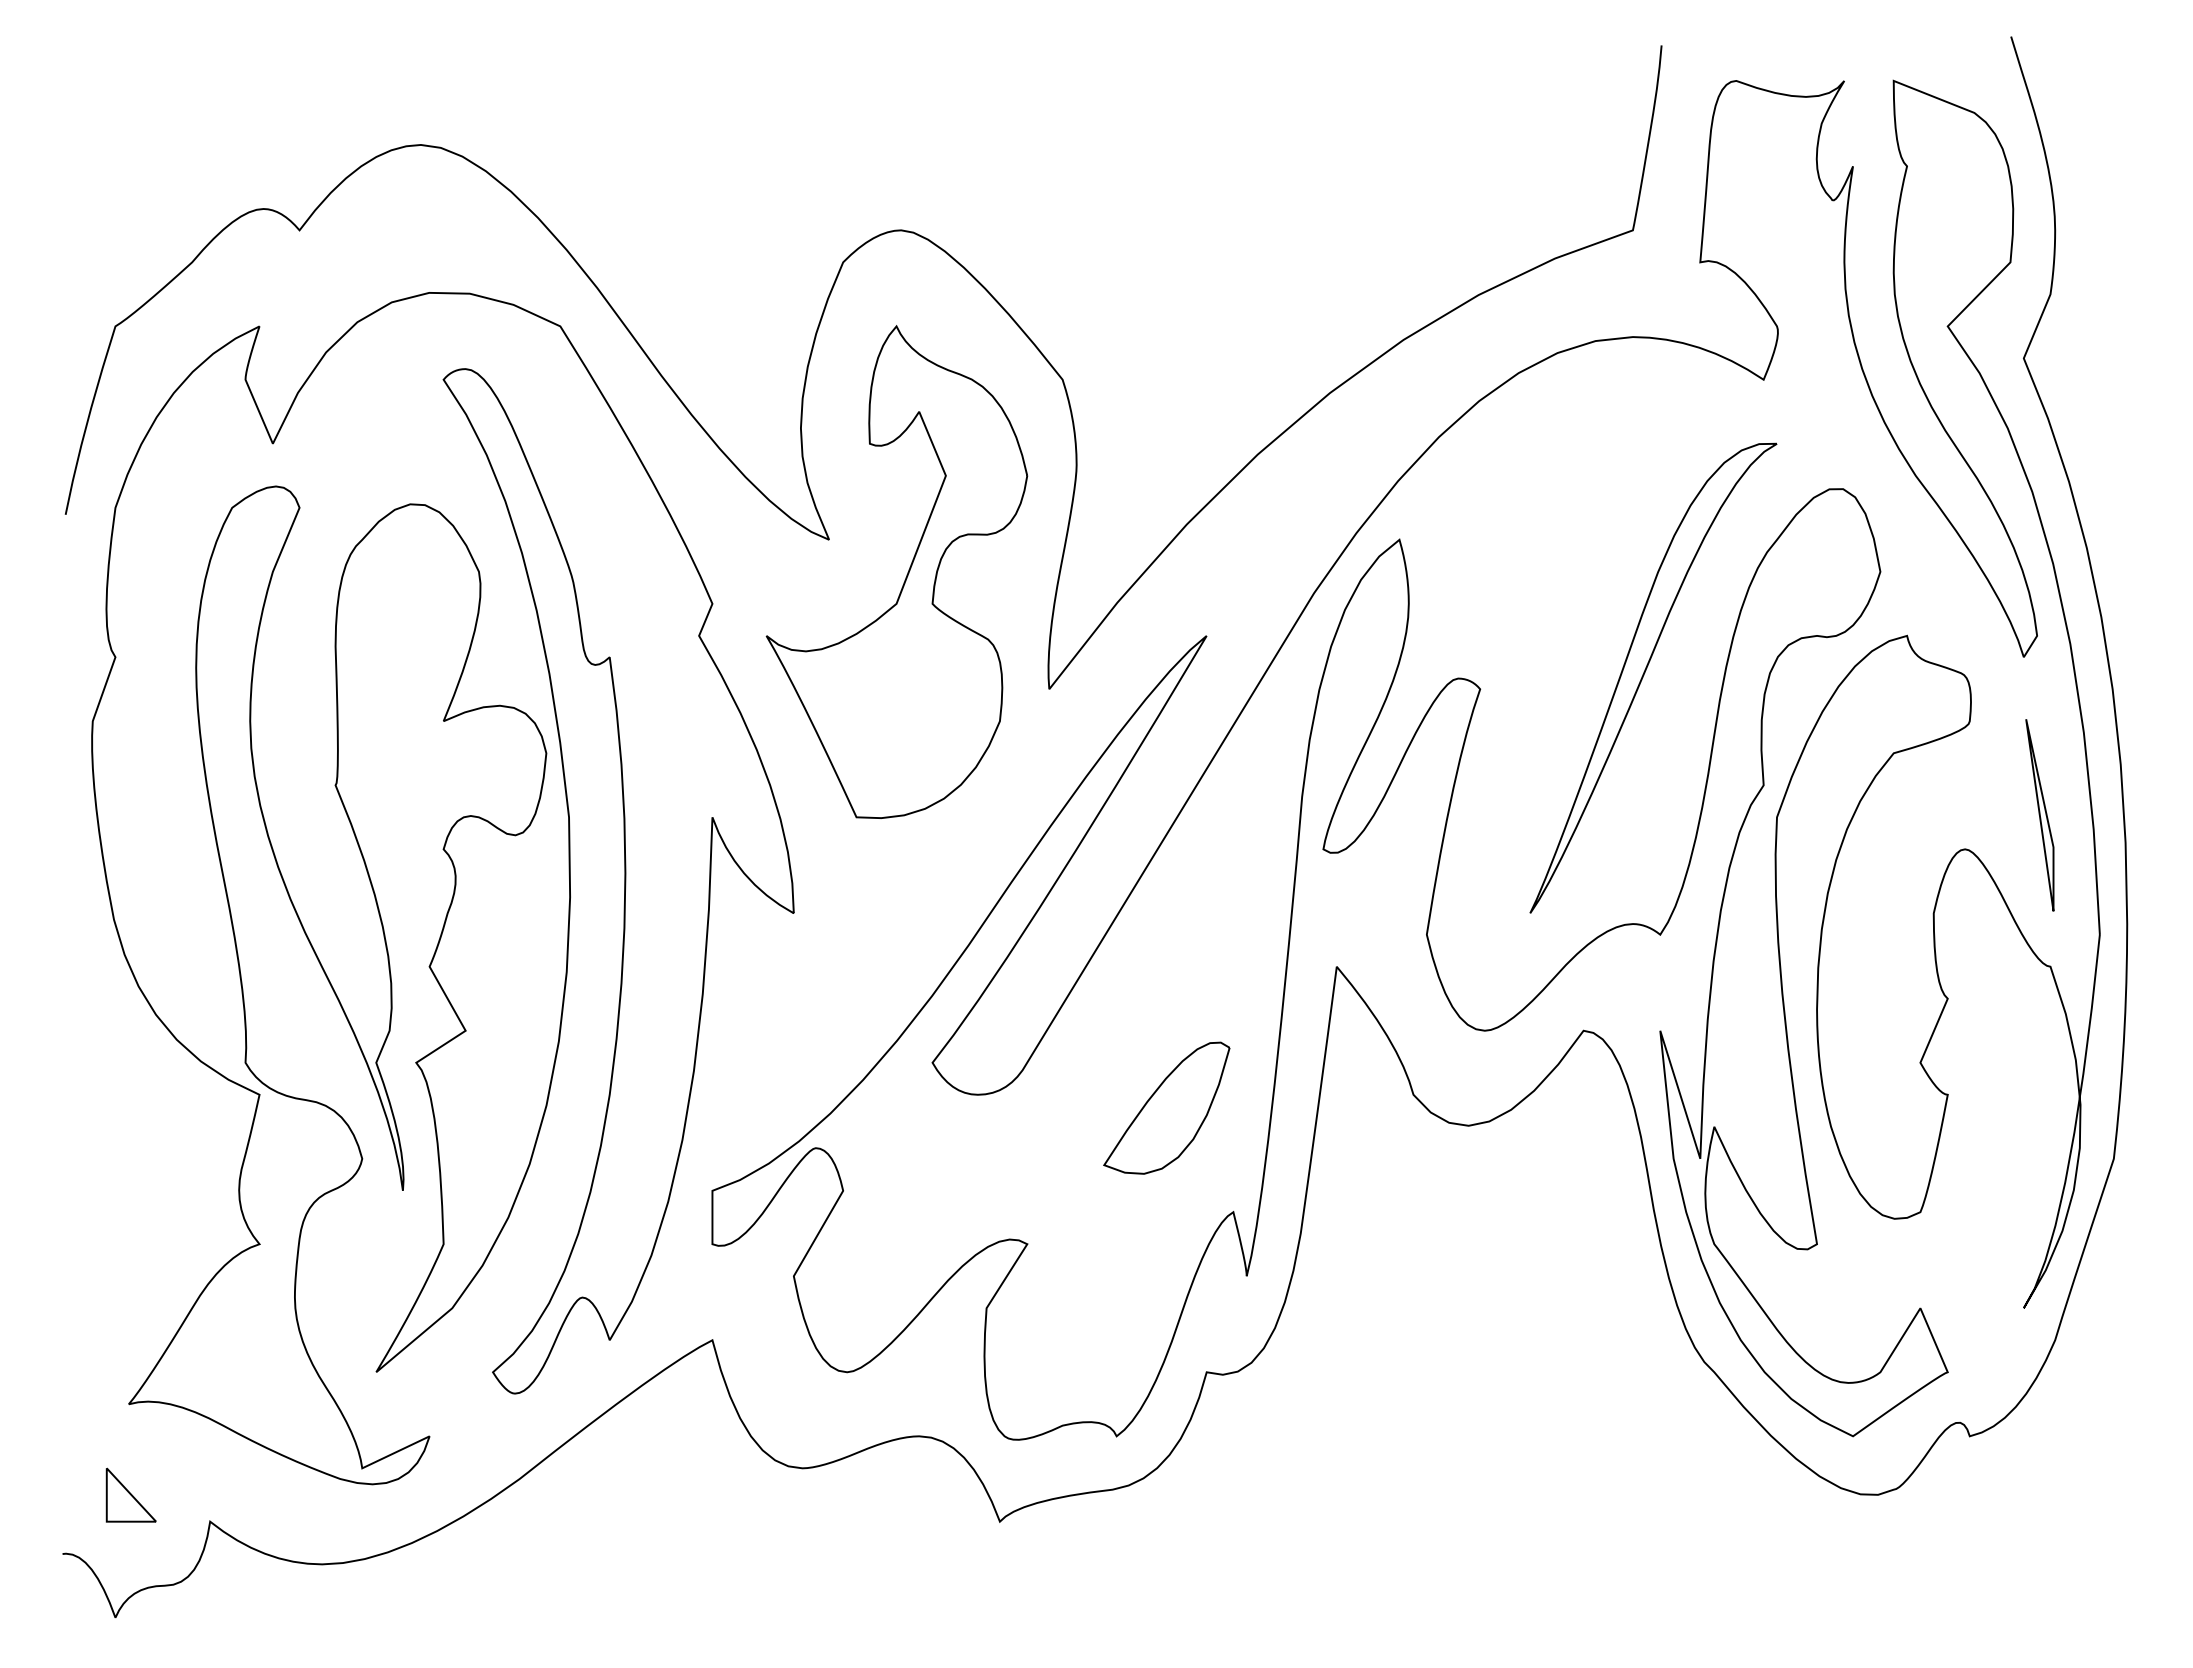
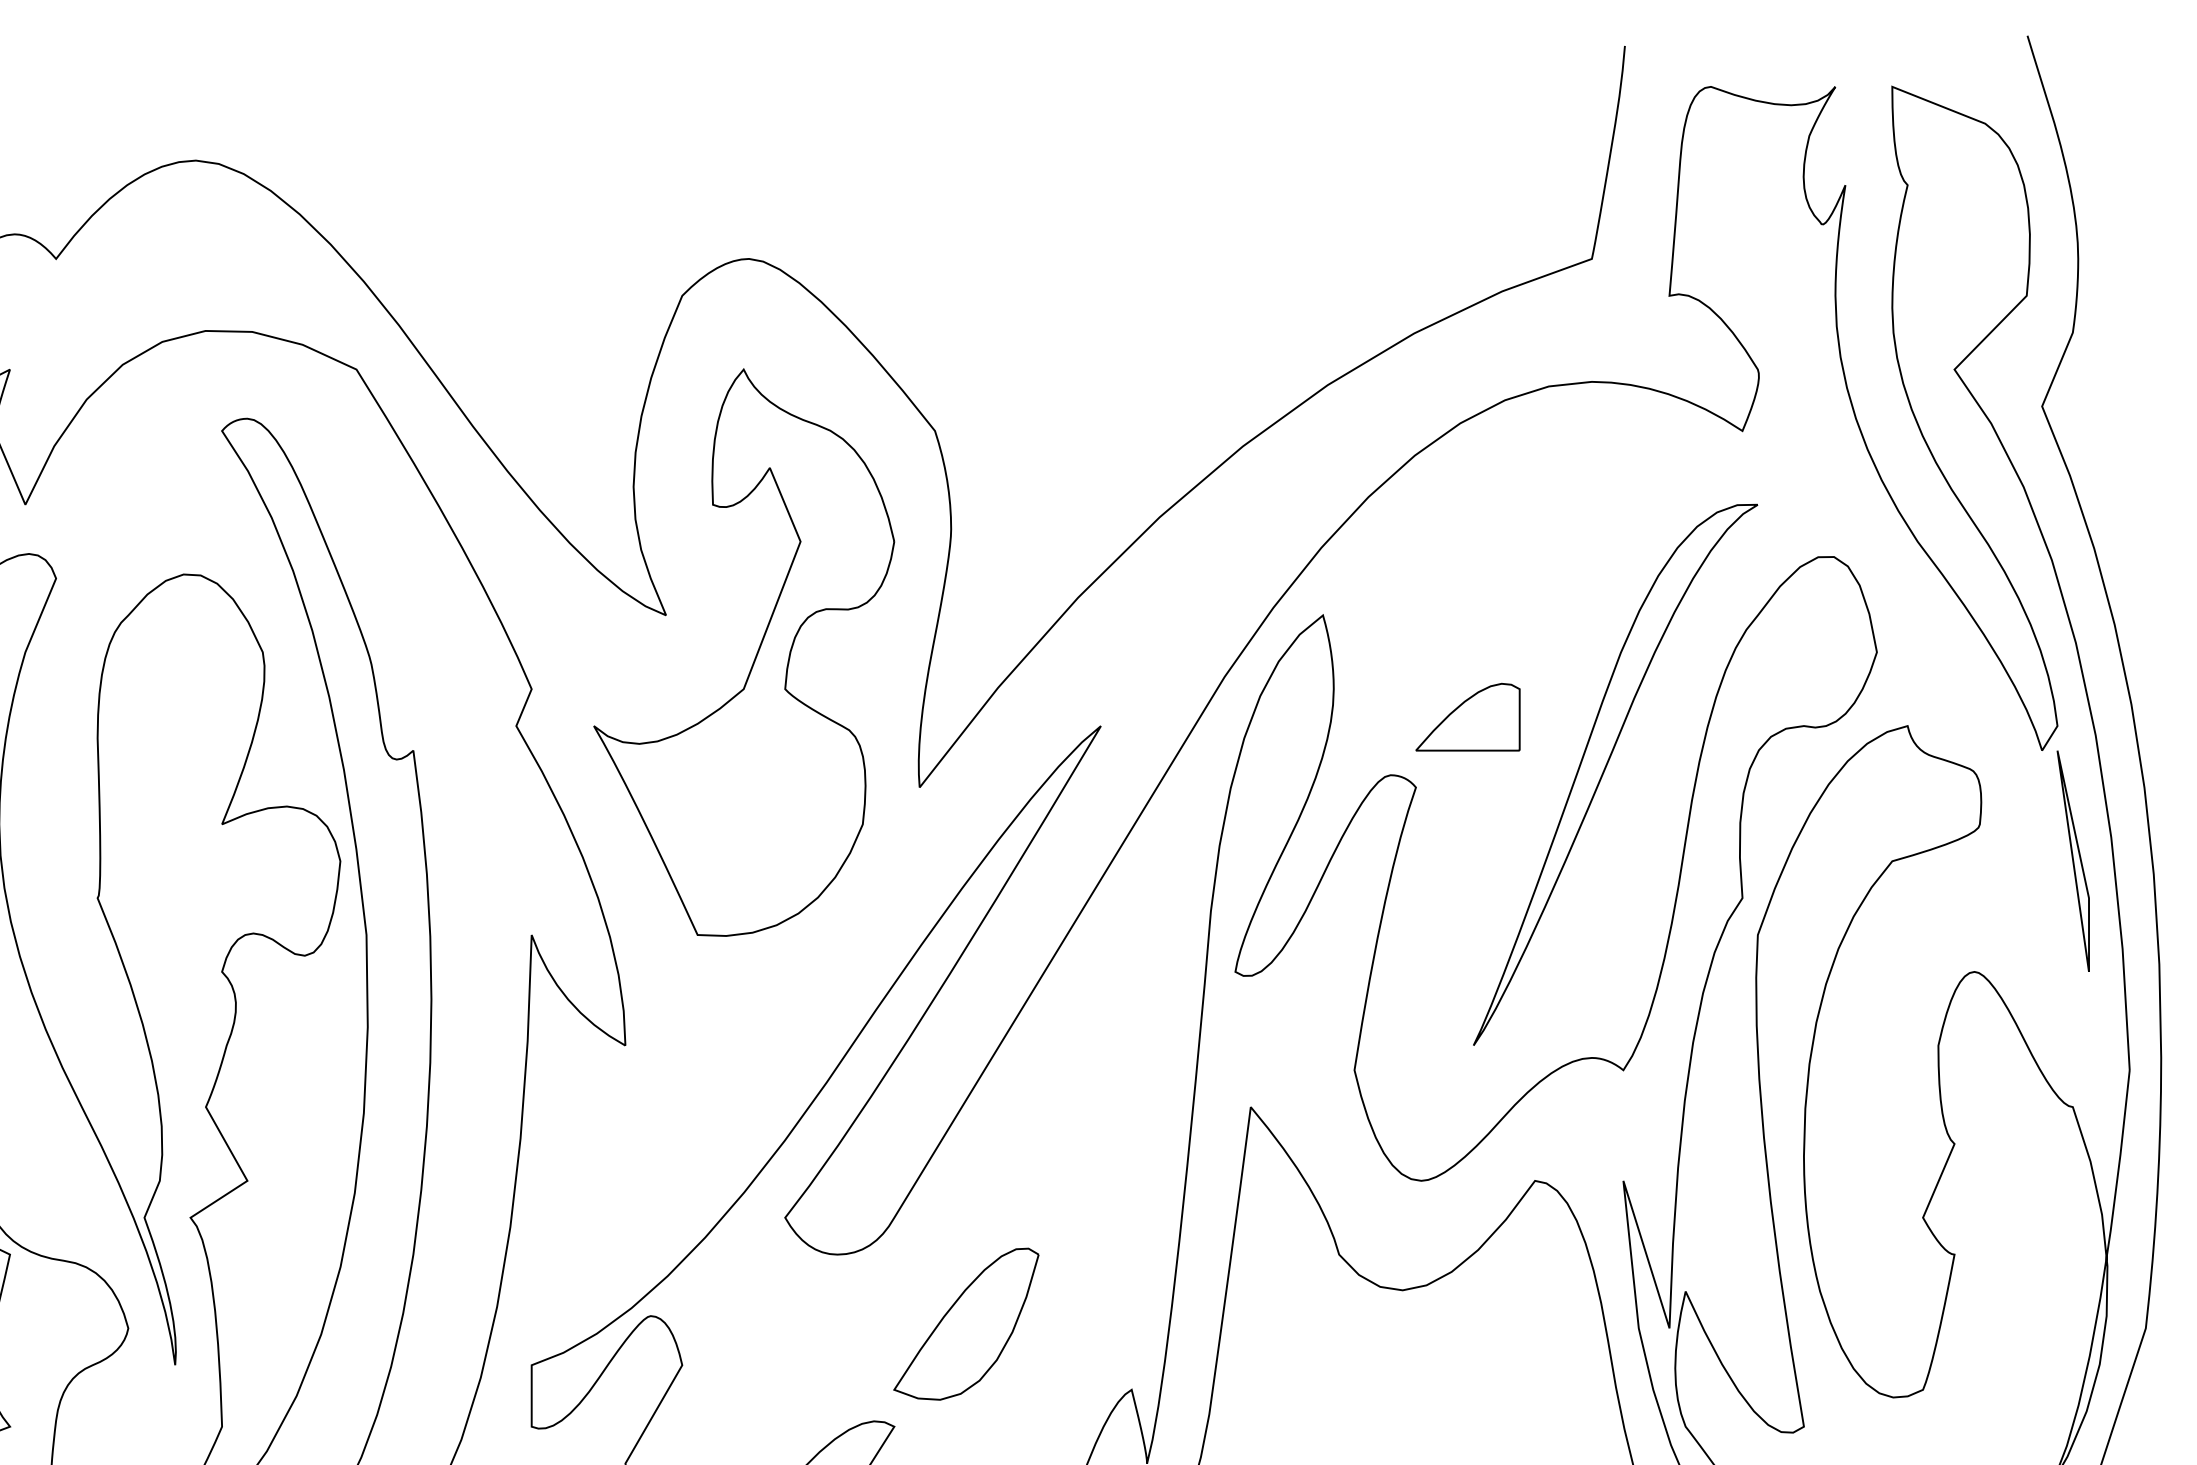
part: (1525, 628) -> (1468, 717), added
part: (2039, 815) -> (2072, 861), moved
part: (1166, 1107) -> (965, 1323), moved

